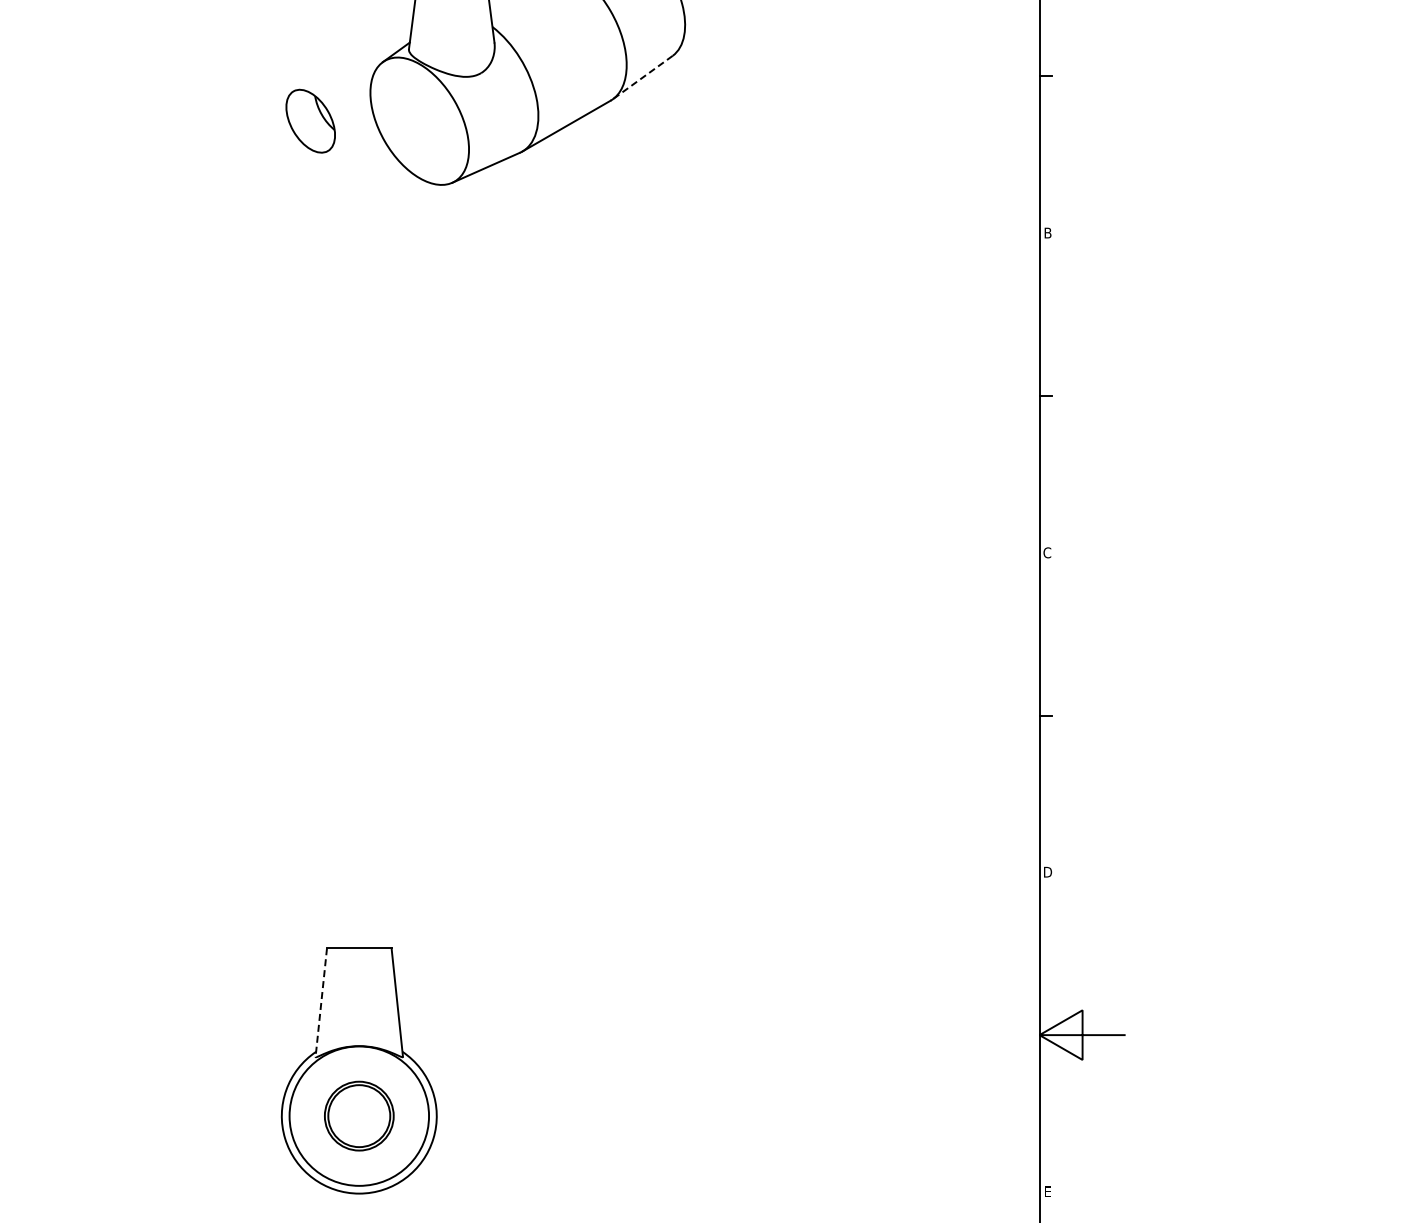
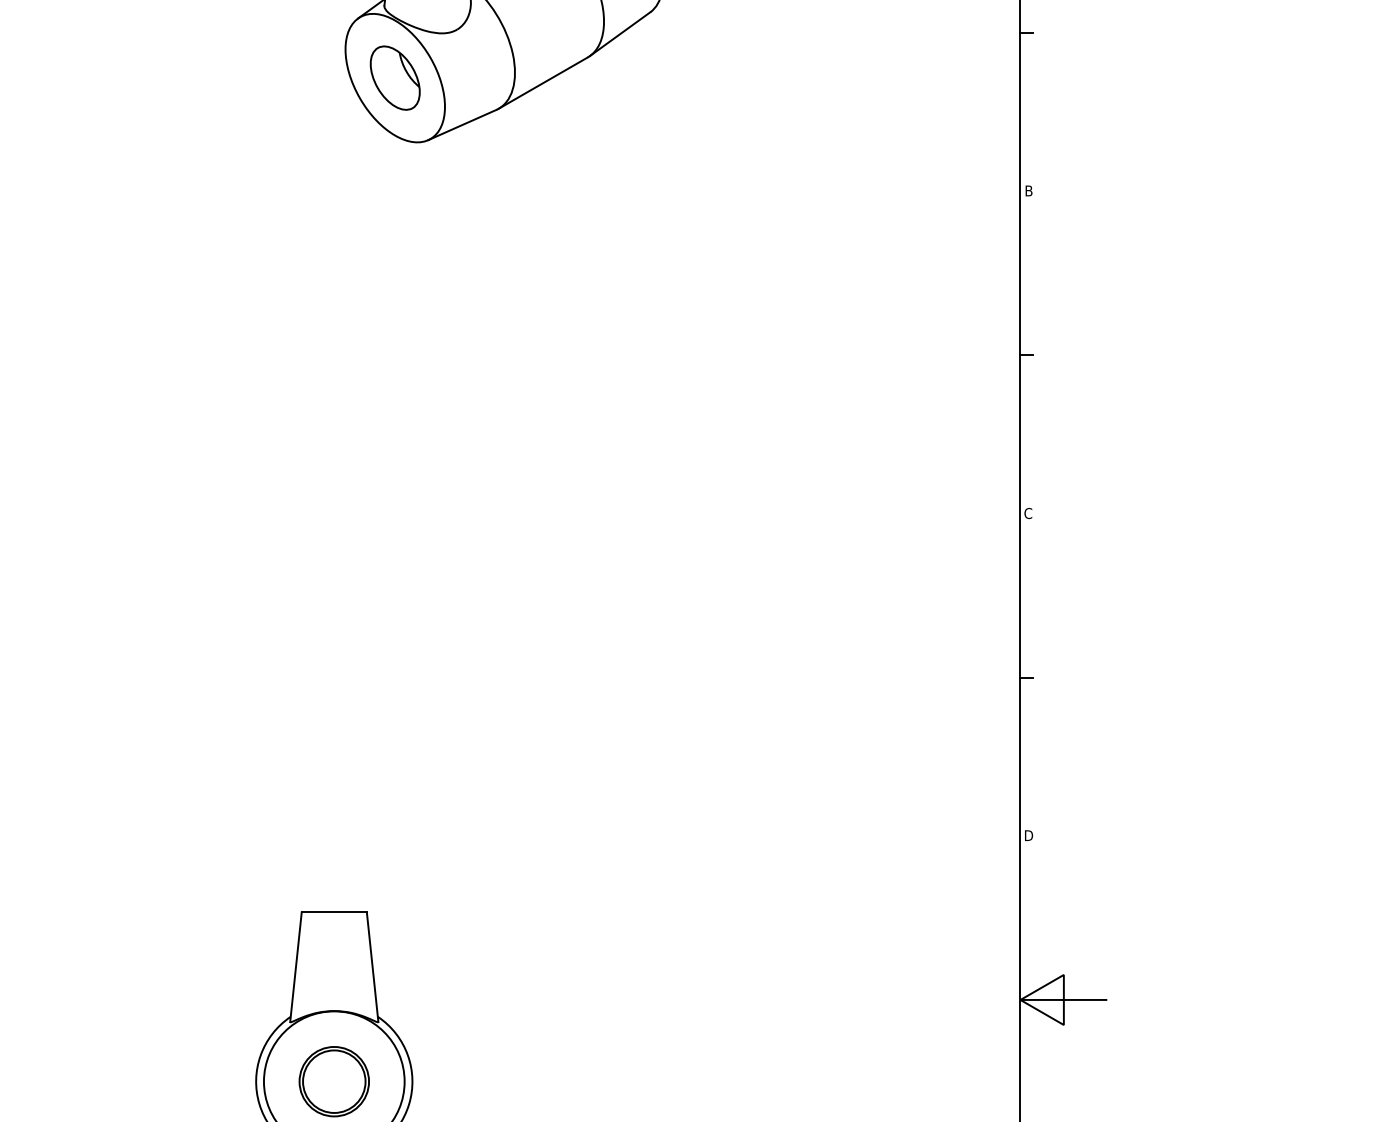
line: (642, 77) -> (619, 34), dashed -> solid
part: (310, 120) -> (395, 77), moved
line: (321, 1002) -> (296, 967), dashed -> solid

